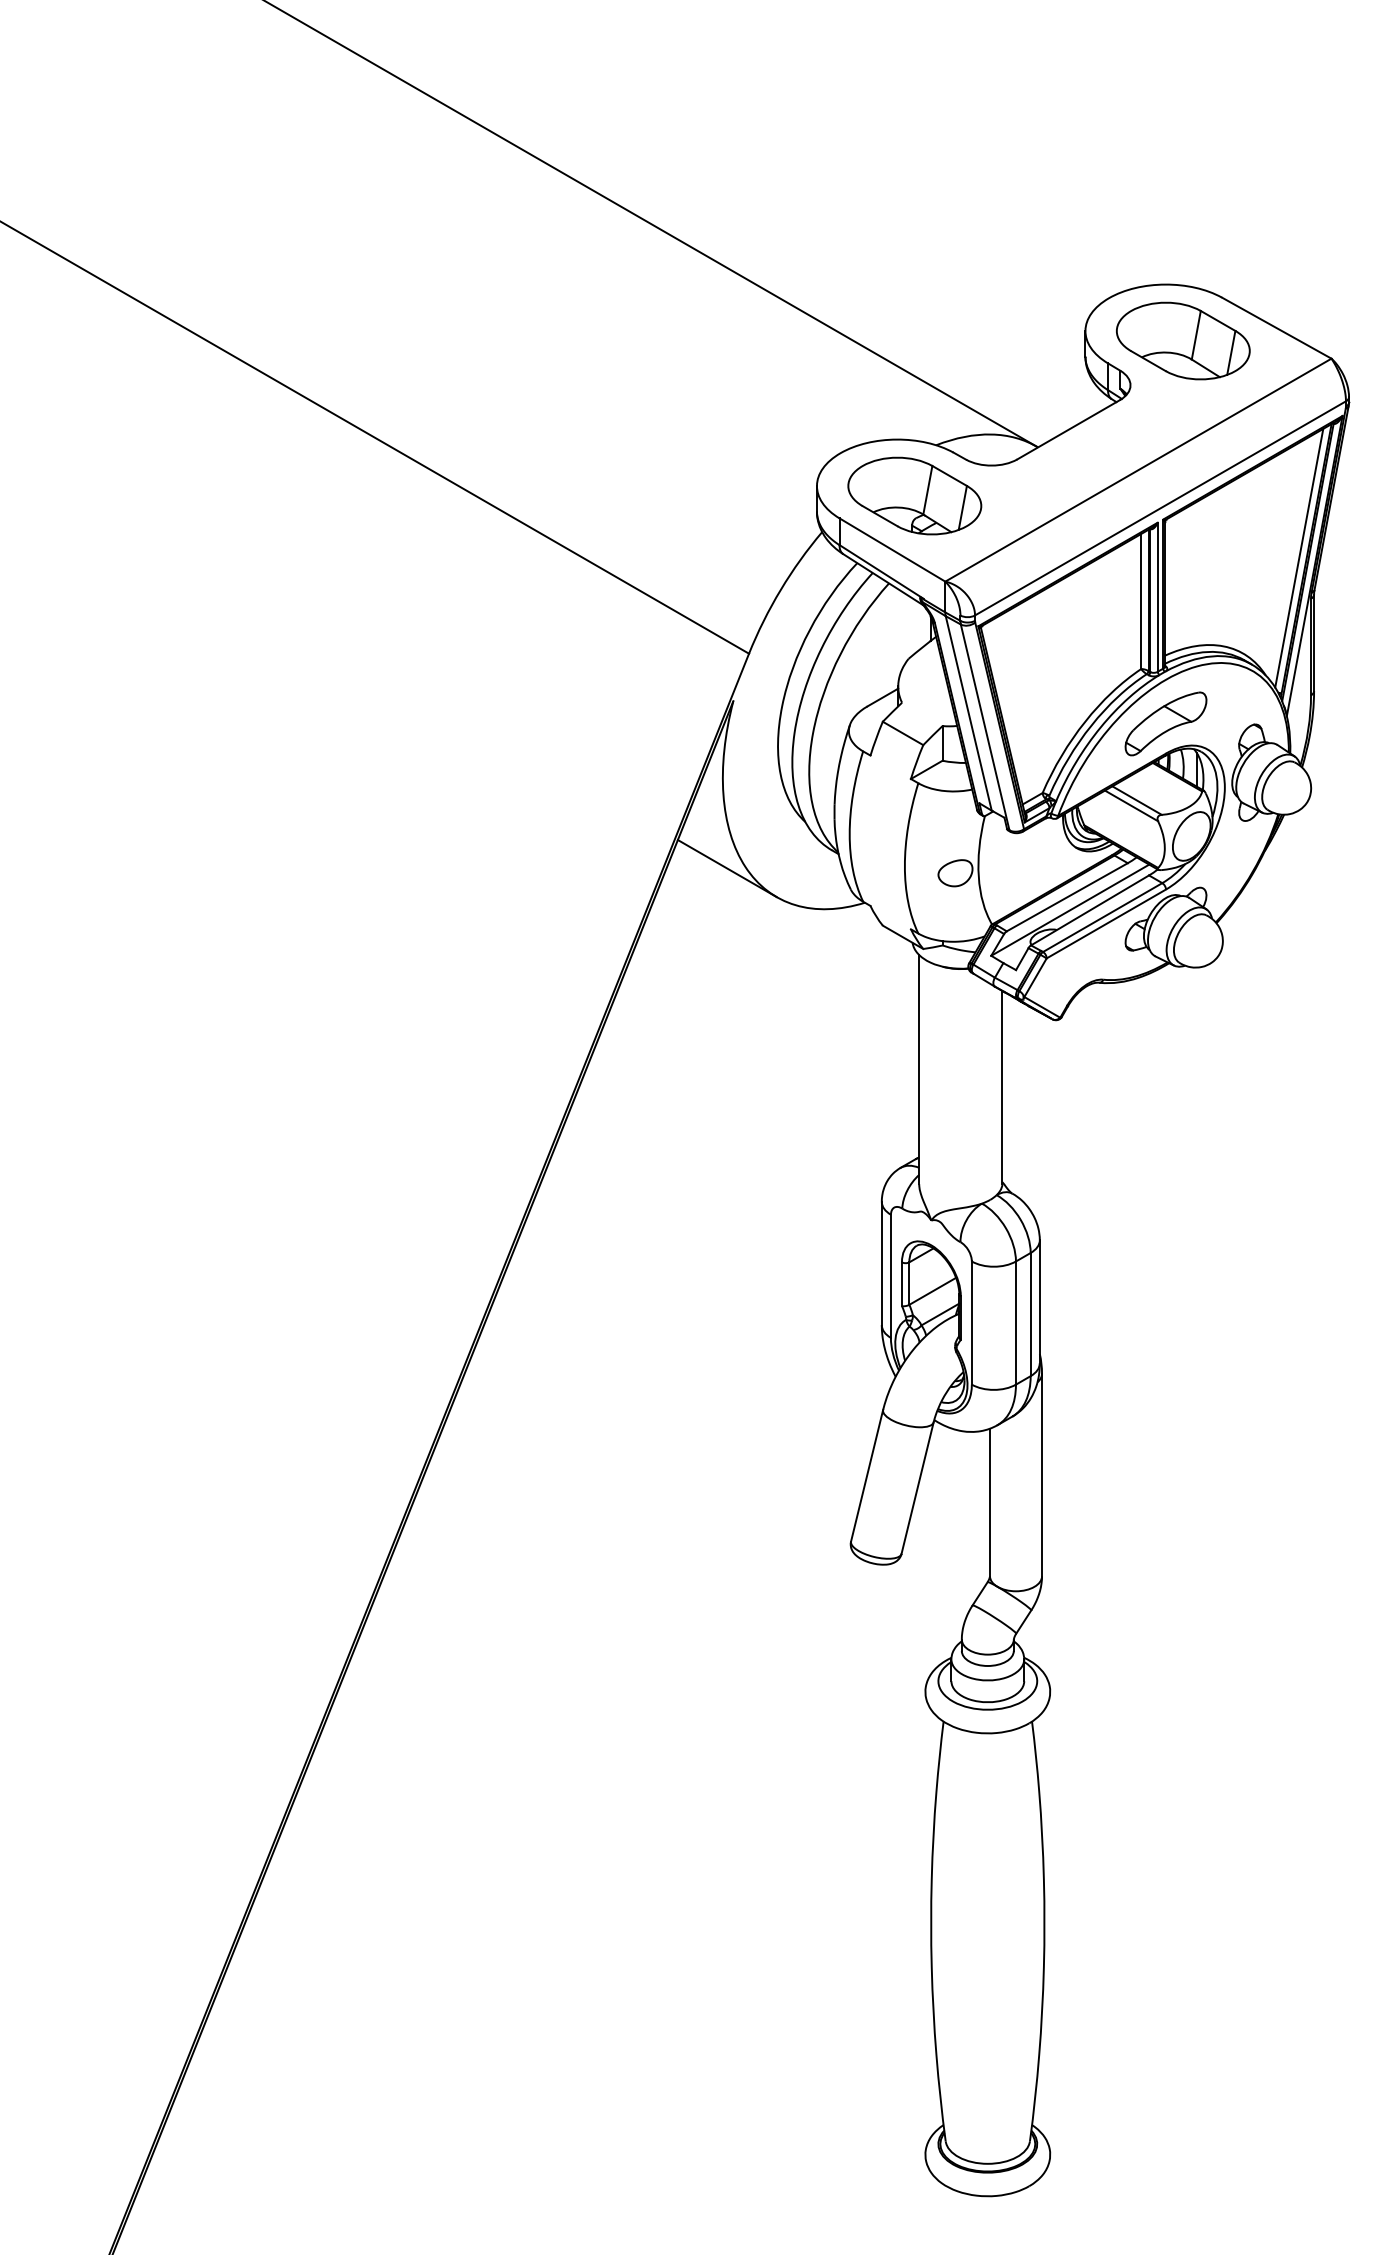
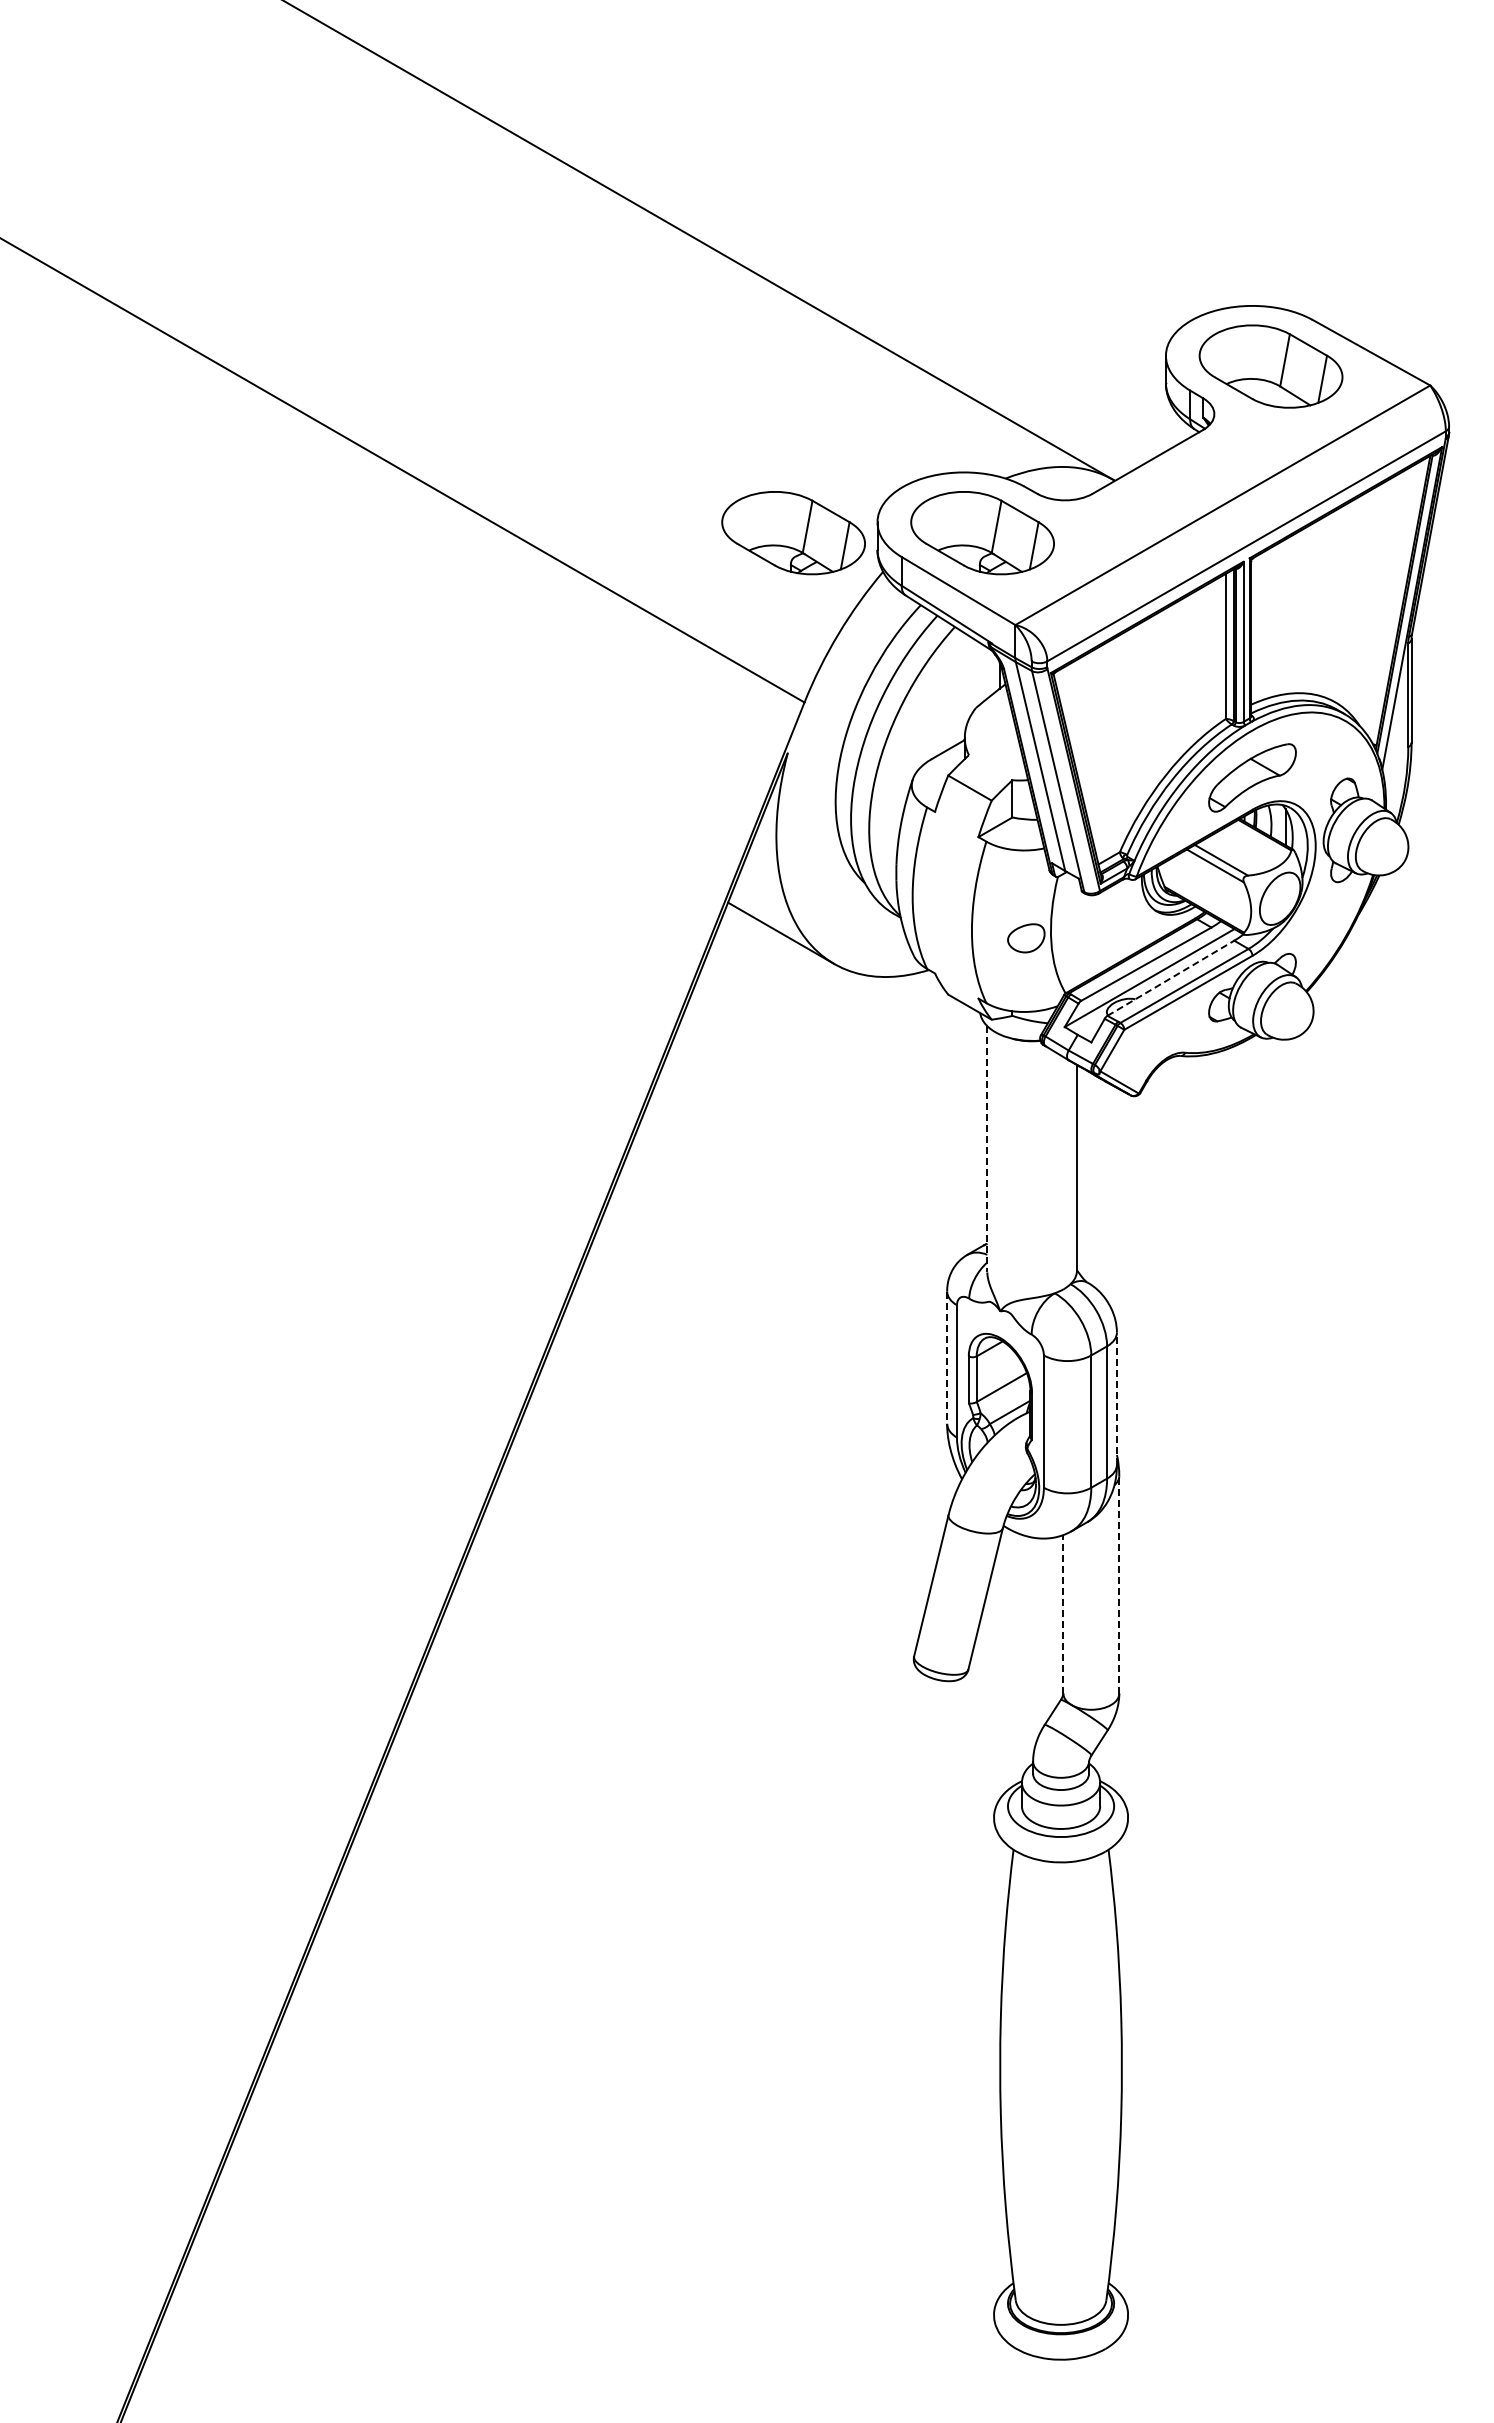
part: (738, 496) -> (793, 533), added
line: (1299, 557) -> (1395, 599), removed
line: (1089, 910) -> (1170, 978), solid -> dashed
line: (919, 1069) -> (987, 1149), solid -> dashed
line: (882, 1264) -> (947, 1358), solid -> dashed
line: (1039, 1301) -> (1116, 1398), solid -> dashed
line: (1042, 1474) -> (1119, 1584), solid -> dashed
line: (990, 1501) -> (1063, 1613), solid -> dashed

